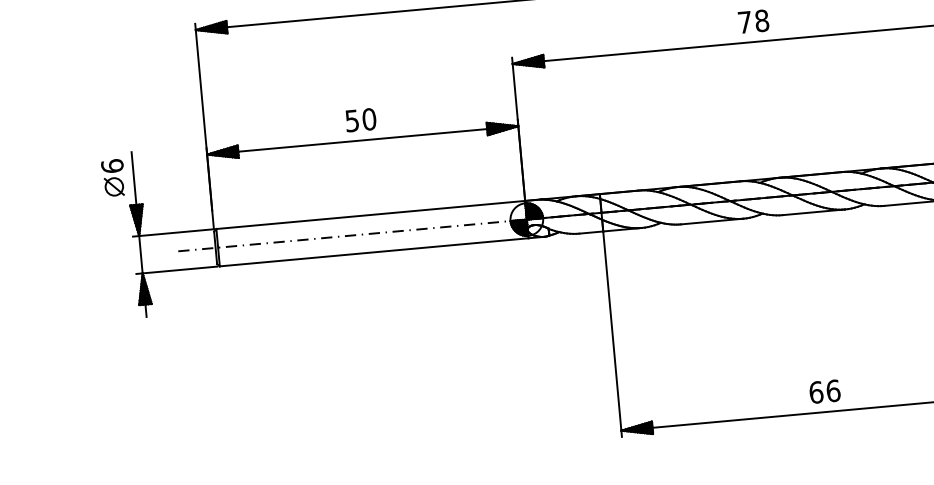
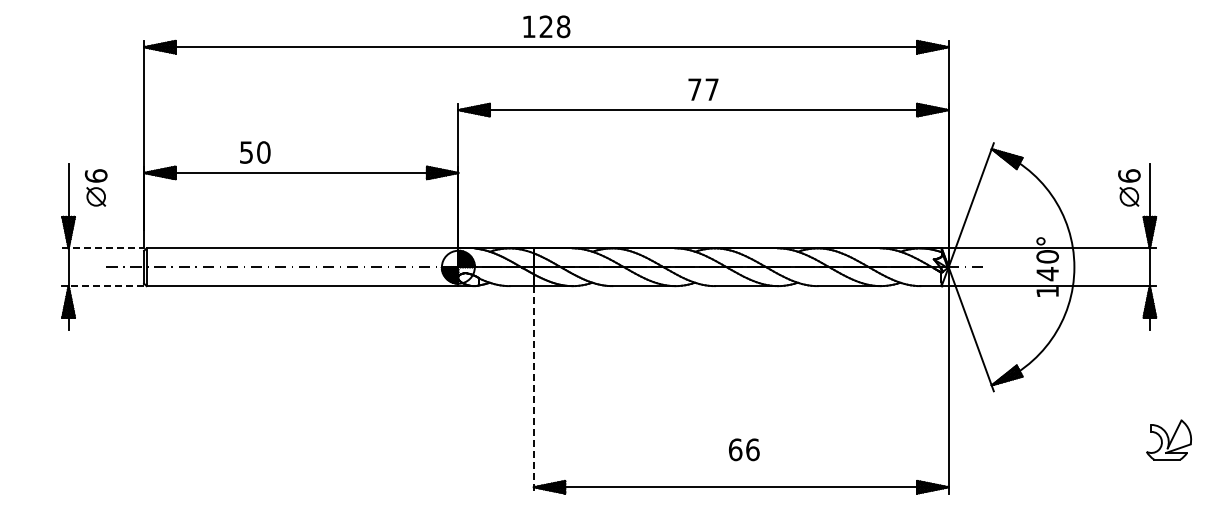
text: (761, 20) -> (711, 89), 78 -> 77
text: (361, 120) -> (255, 152), moved
part: (112, 177) -> (95, 187), moved
line: (173, 233) -> (103, 248), solid -> dashed
line: (180, 270) -> (106, 286), solid -> dashed
line: (612, 333) -> (533, 389), solid -> dashed
text: (825, 391) -> (744, 449), moved

